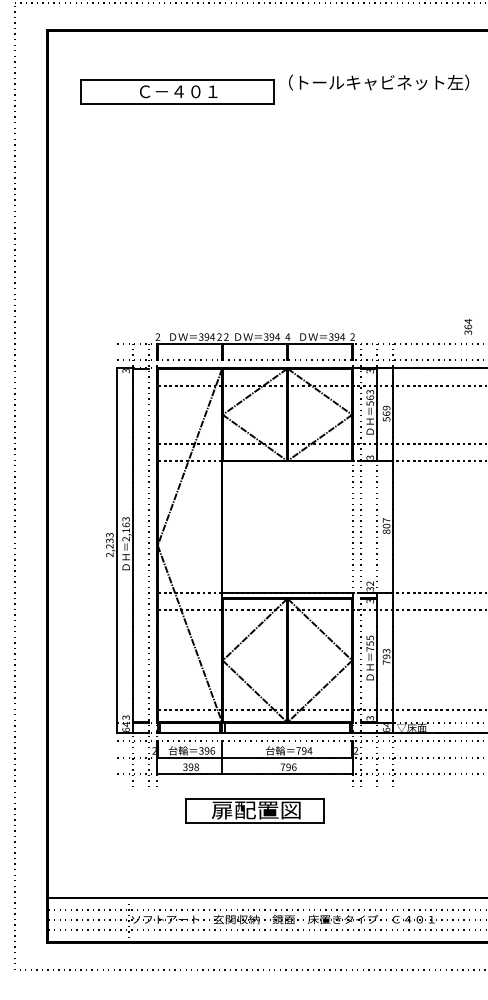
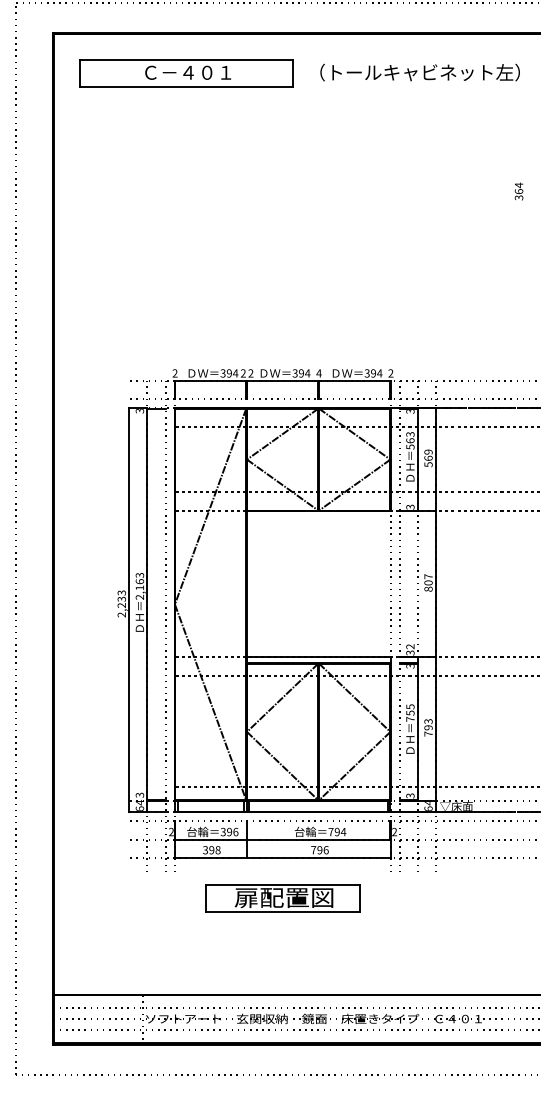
text: (379, 82) -> (420, 72), moved
part: (177, 91) -> (186, 72), moved
text: (468, 326) -> (519, 191), moved

